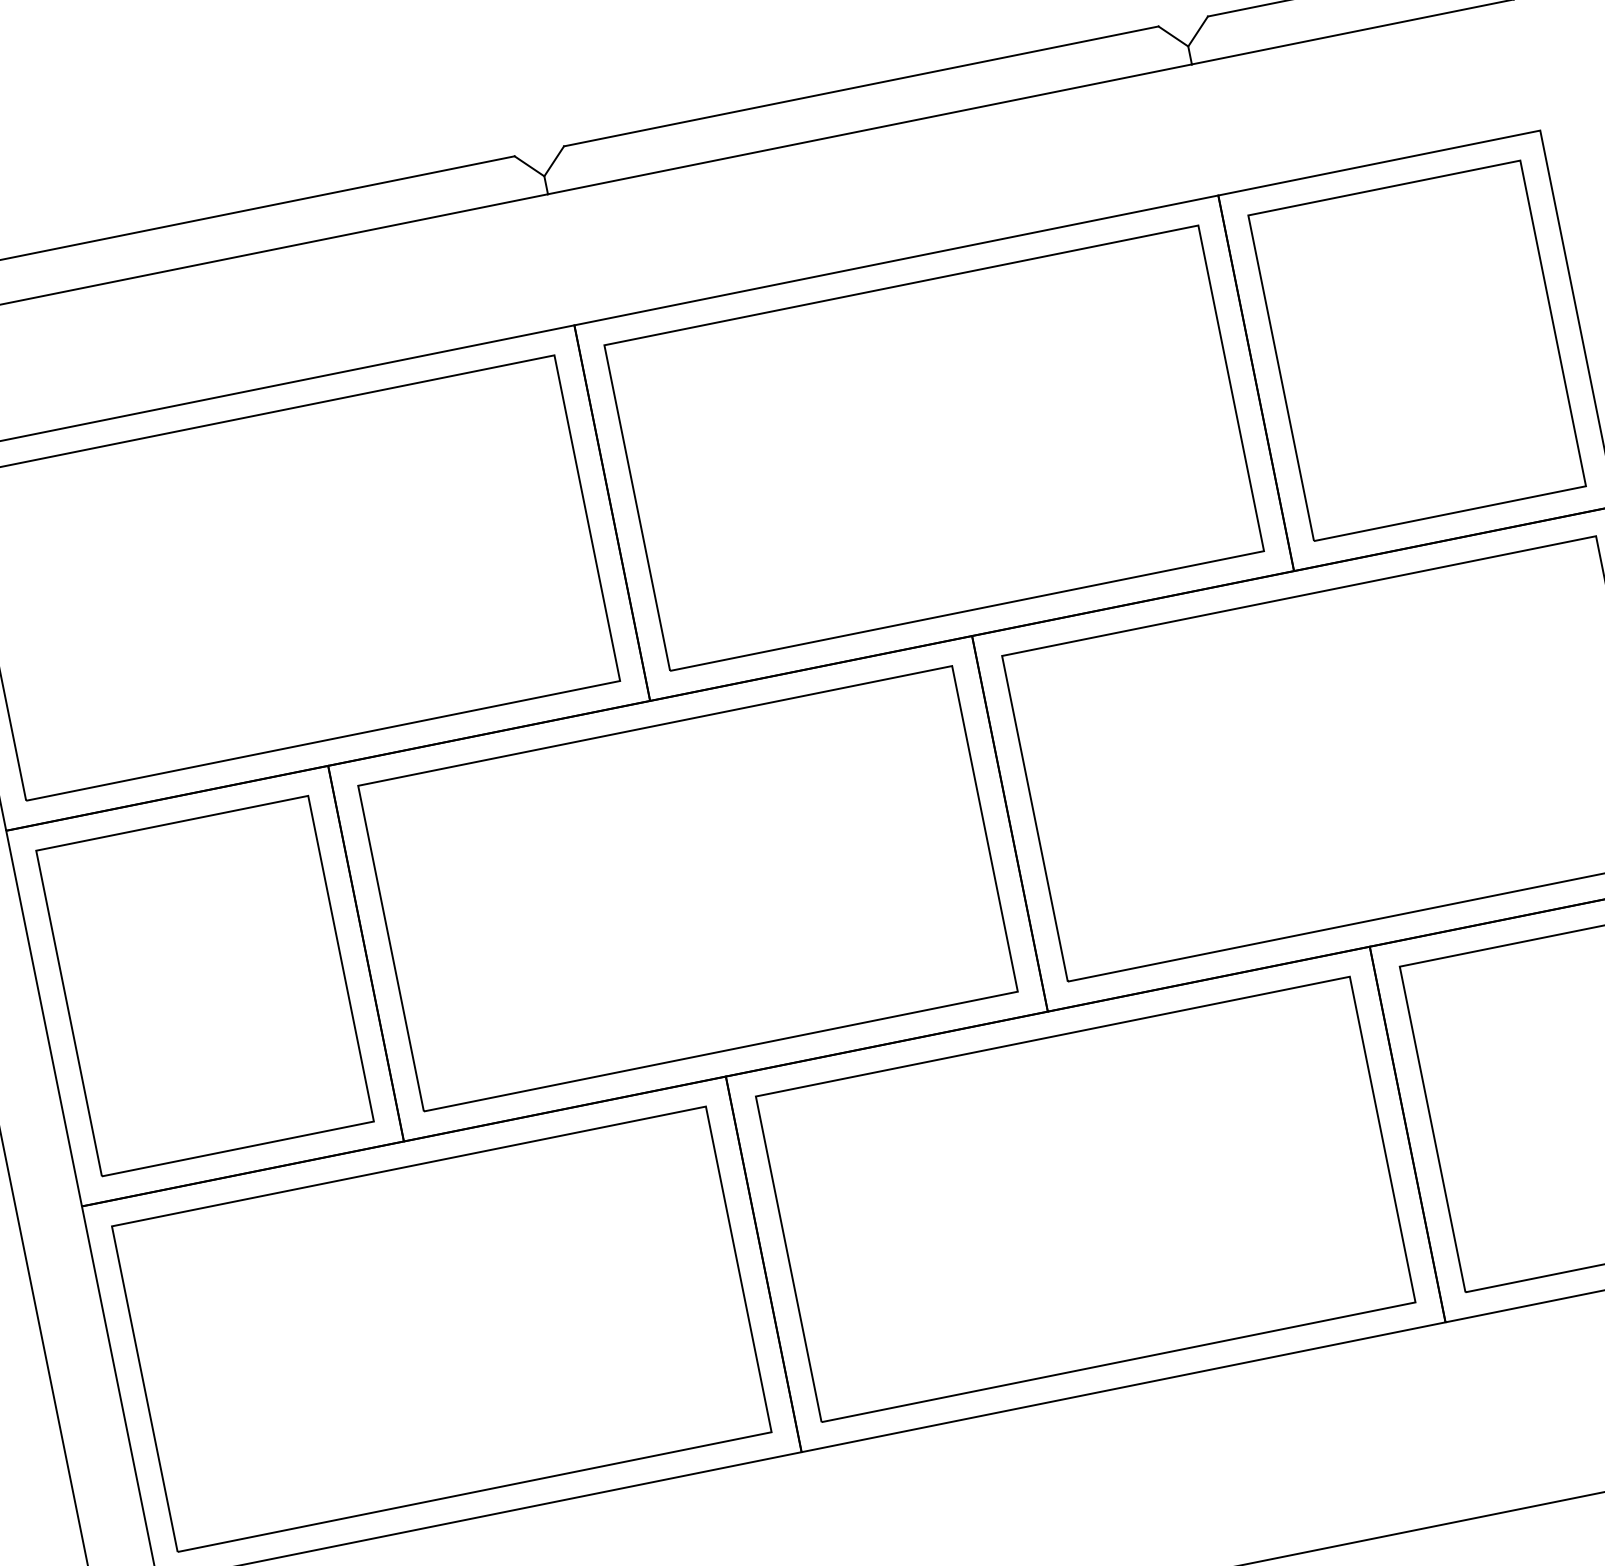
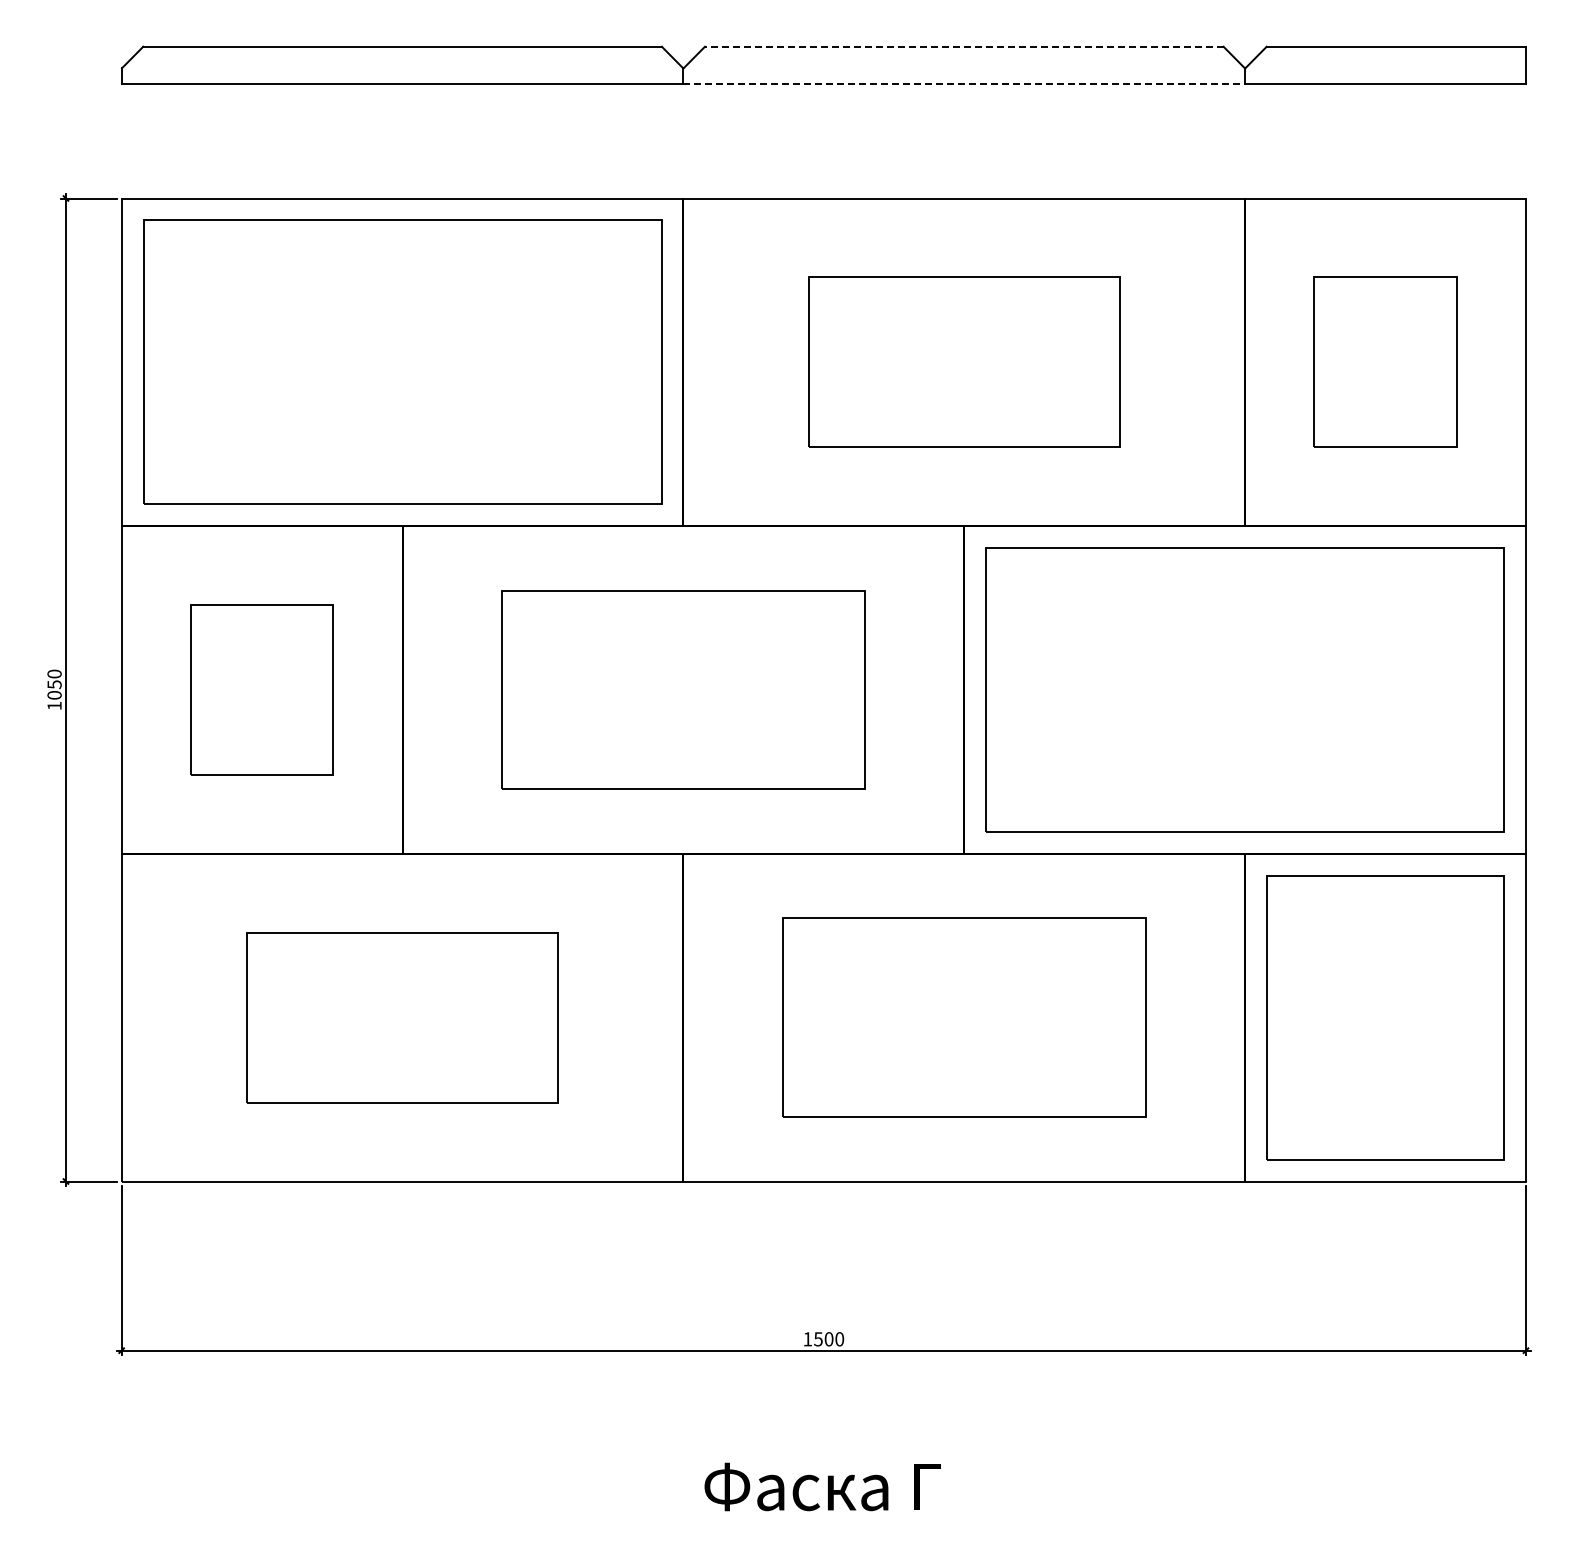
line: (860, 86) -> (963, 46), solid -> dashed
line: (870, 129) -> (964, 84), solid -> dashed
part: (1416, 349) -> (1385, 361), size x0.6
part: (933, 447) -> (963, 361), size x0.6
part: (687, 888) -> (683, 689), size x0.7
part: (205, 985) -> (262, 689), size x0.6
part: (1084, 1199) -> (963, 1017), size x0.7
part: (441, 1329) -> (402, 1017), size x0.6

